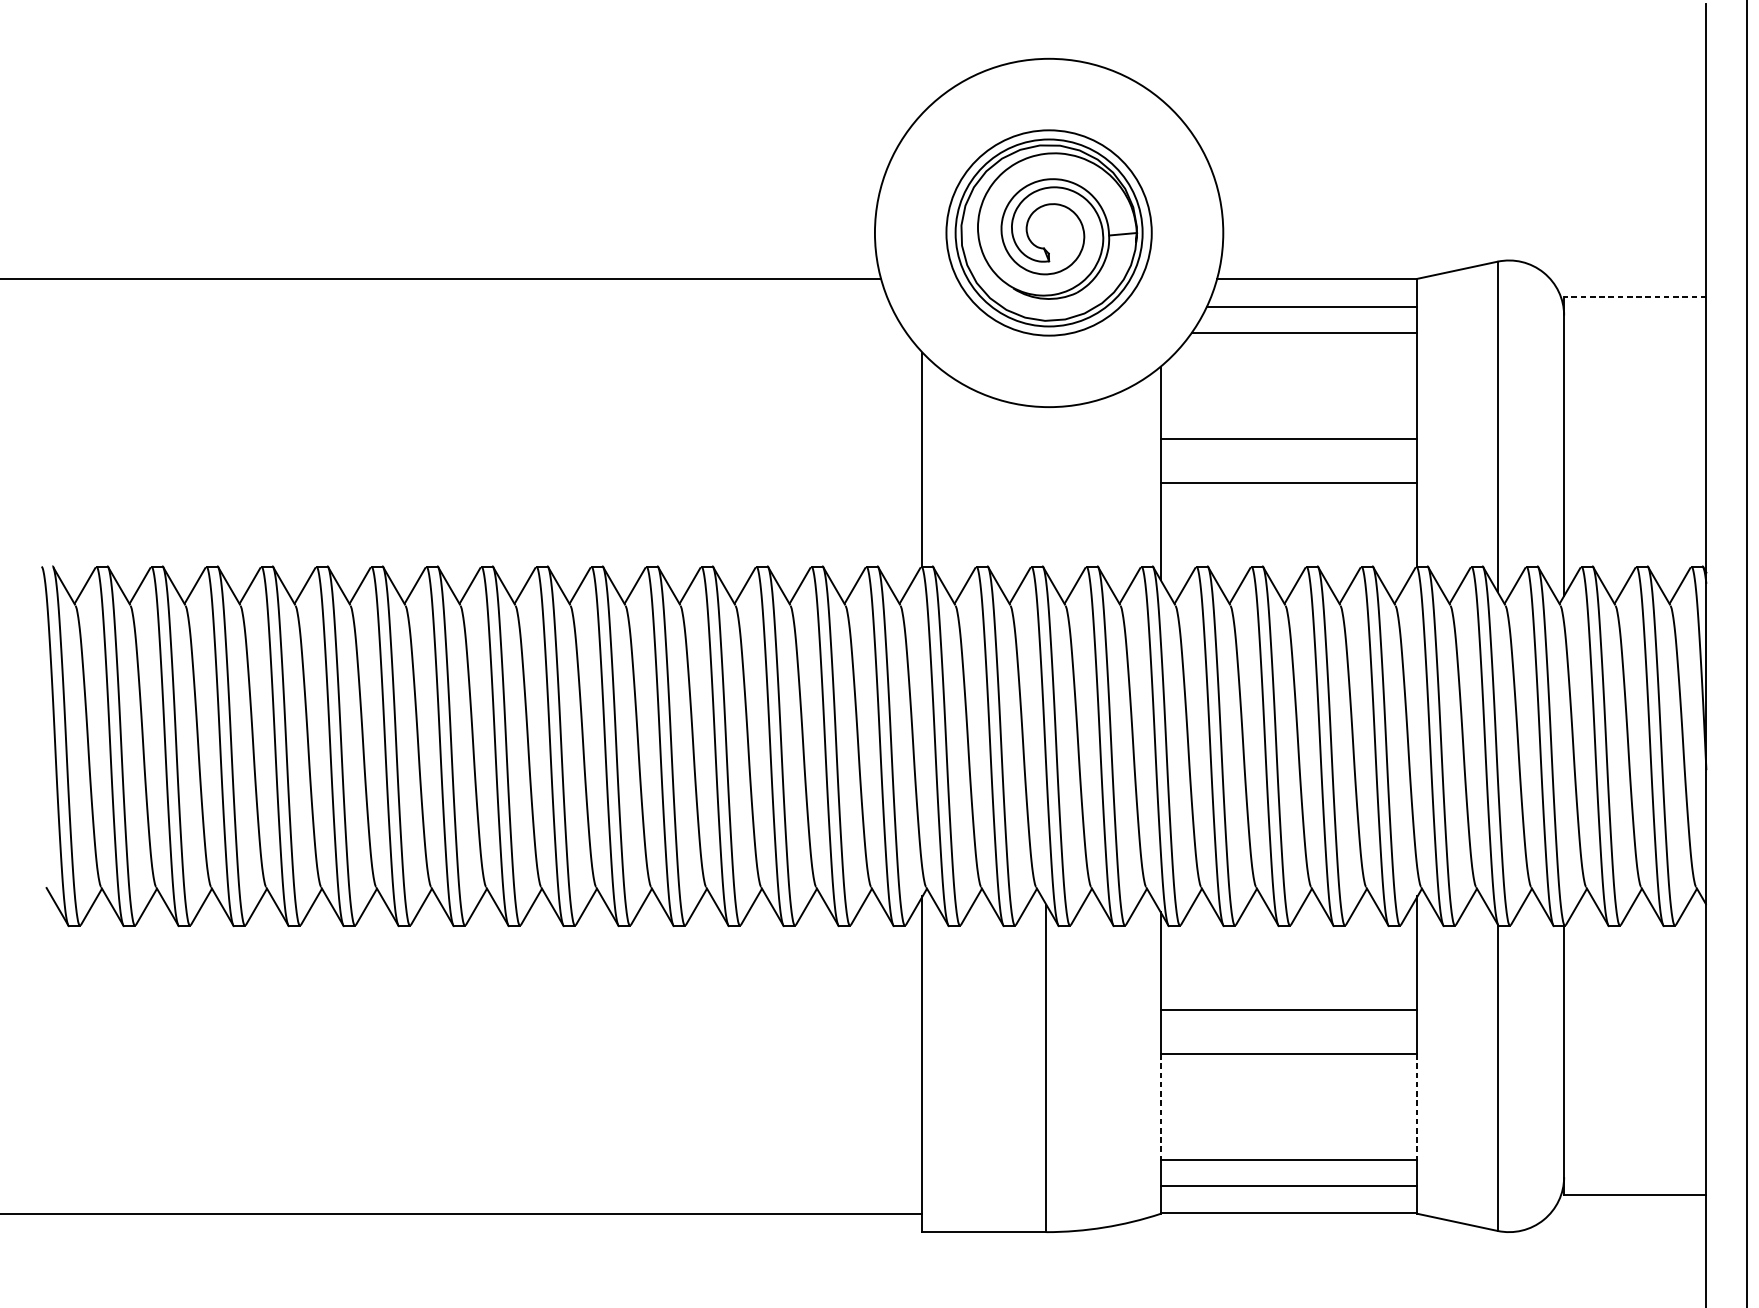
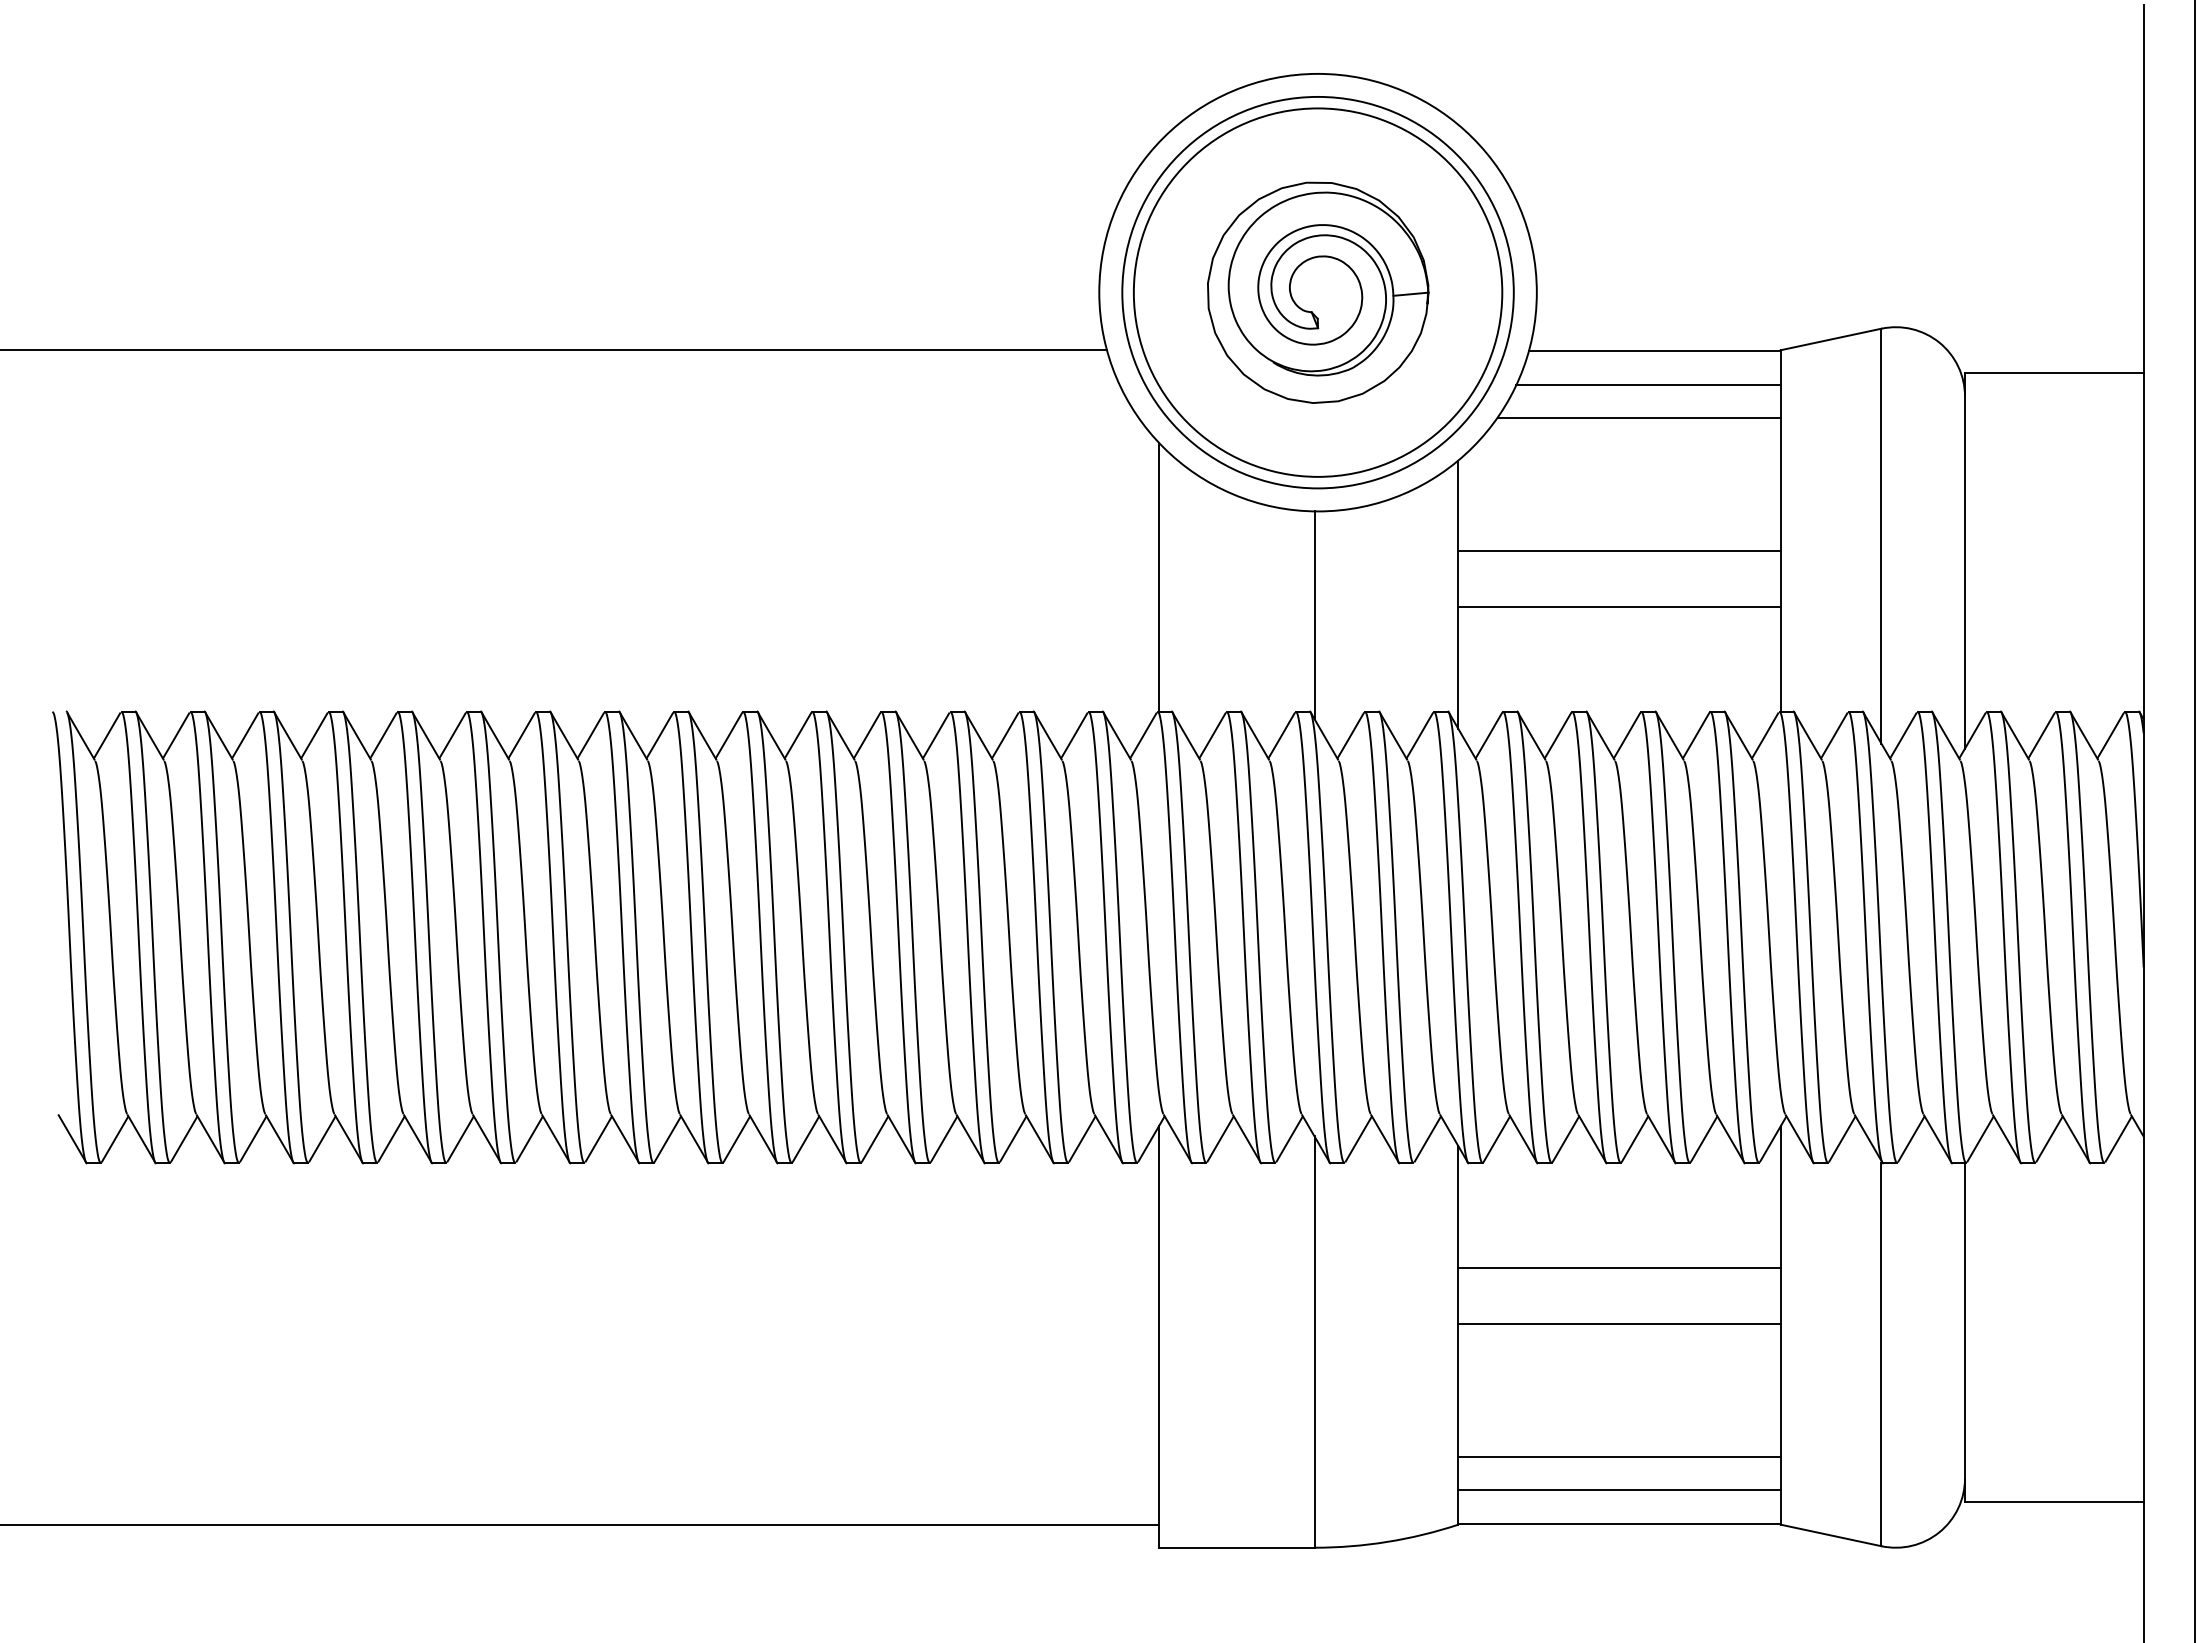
circle: (1048, 232) -> (1317, 292), size x1.43
circle: (1048, 232) -> (1317, 292), size x1.67
line: (1634, 297) -> (2053, 373), dashed -> solid
line: (1046, 490) -> (1314, 615), added
line: (1160, 1106) -> (1458, 1390), dashed -> solid
line: (1417, 1106) -> (1780, 1390), dashed -> solid

